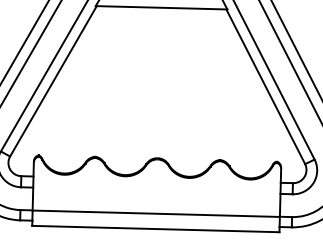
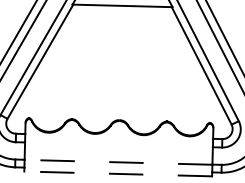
line: (156, 213) -> (118, 162), solid -> dashed
line: (156, 228) -> (118, 173), solid -> dashed

